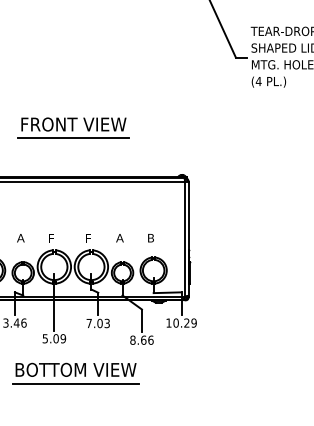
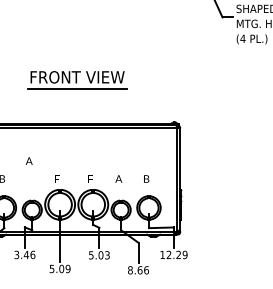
text: (20, 238) -> (28, 161), moved
text: (175, 322) -> (168, 254), 10.29 -> 12.29
text: (88, 323) -> (90, 255), 7.03 -> 5.03

